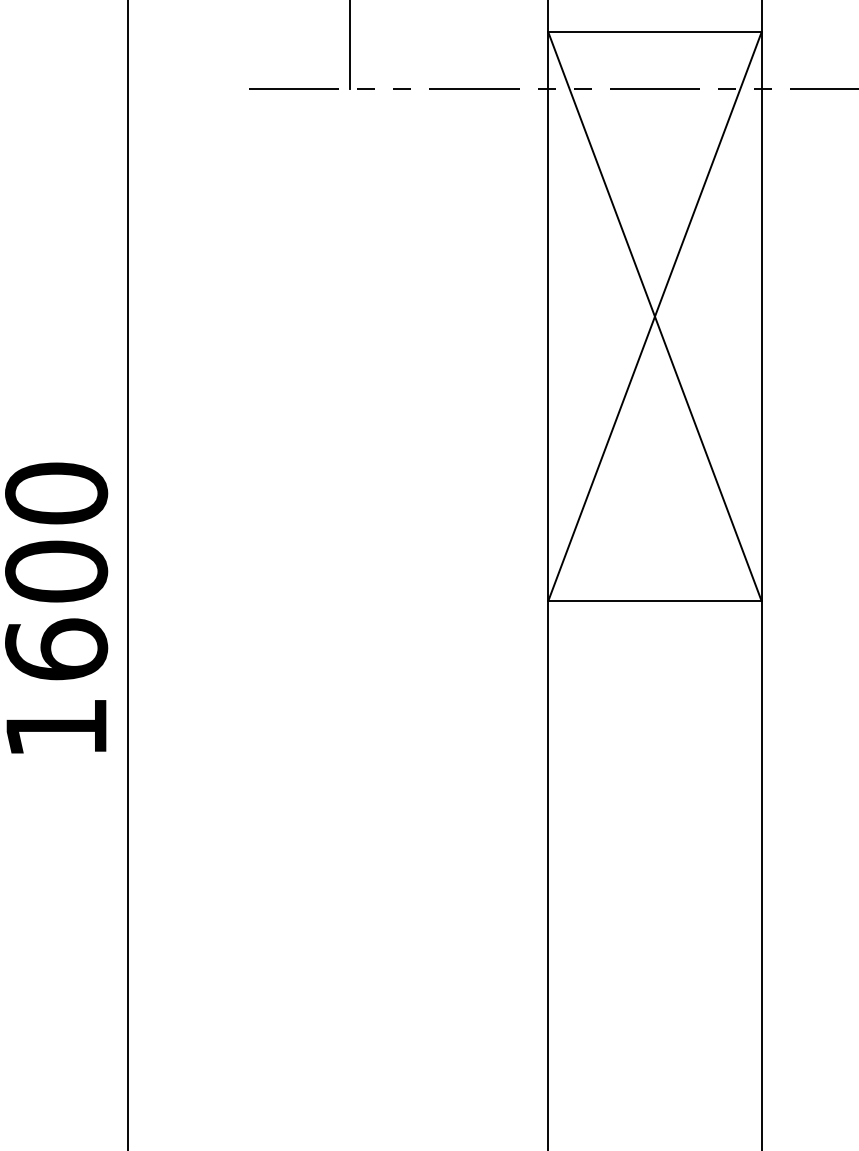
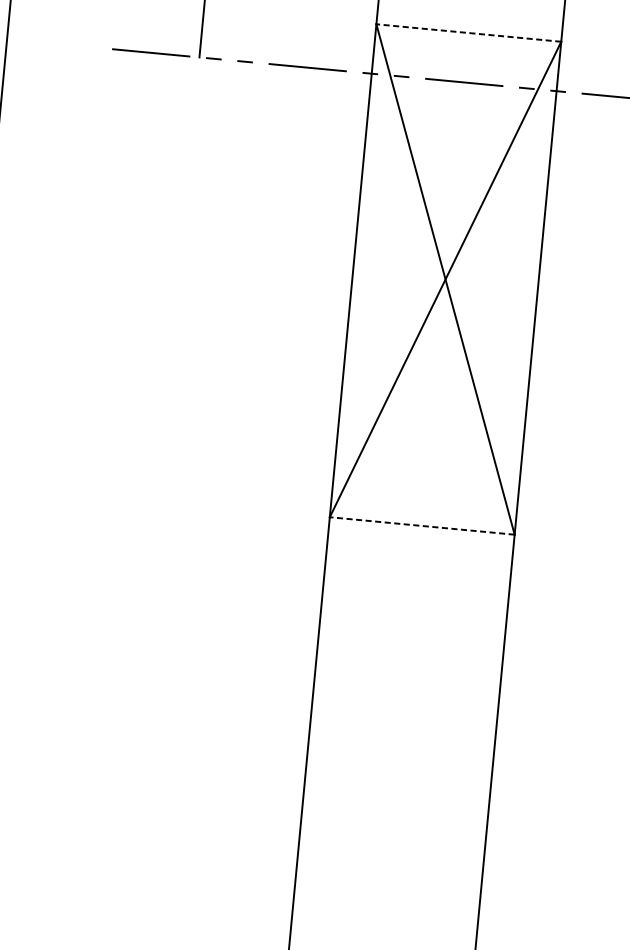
line: (654, 32) -> (468, 33), solid -> dashed
line: (654, 601) -> (421, 526), solid -> dashed

